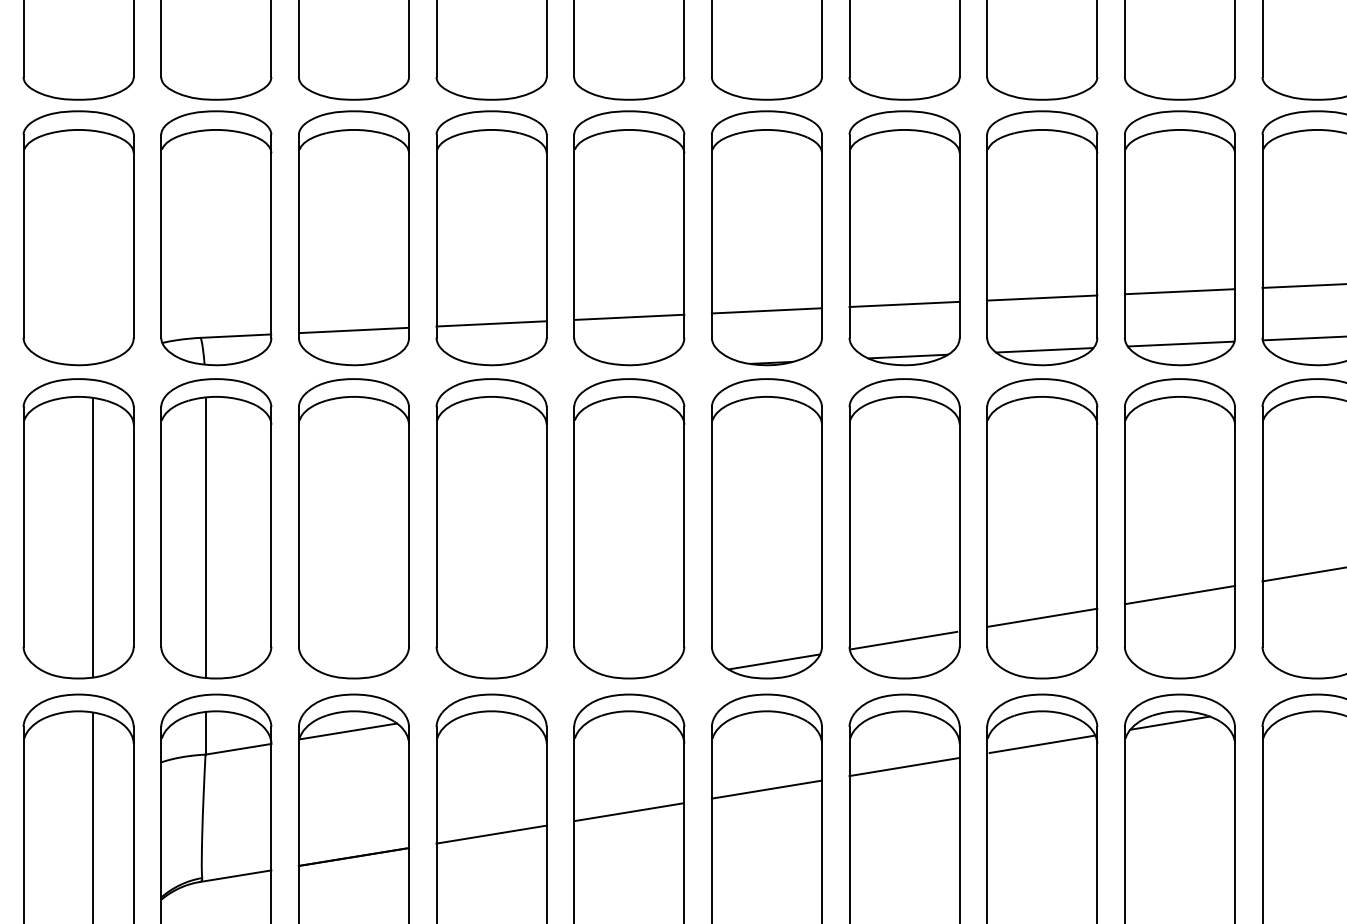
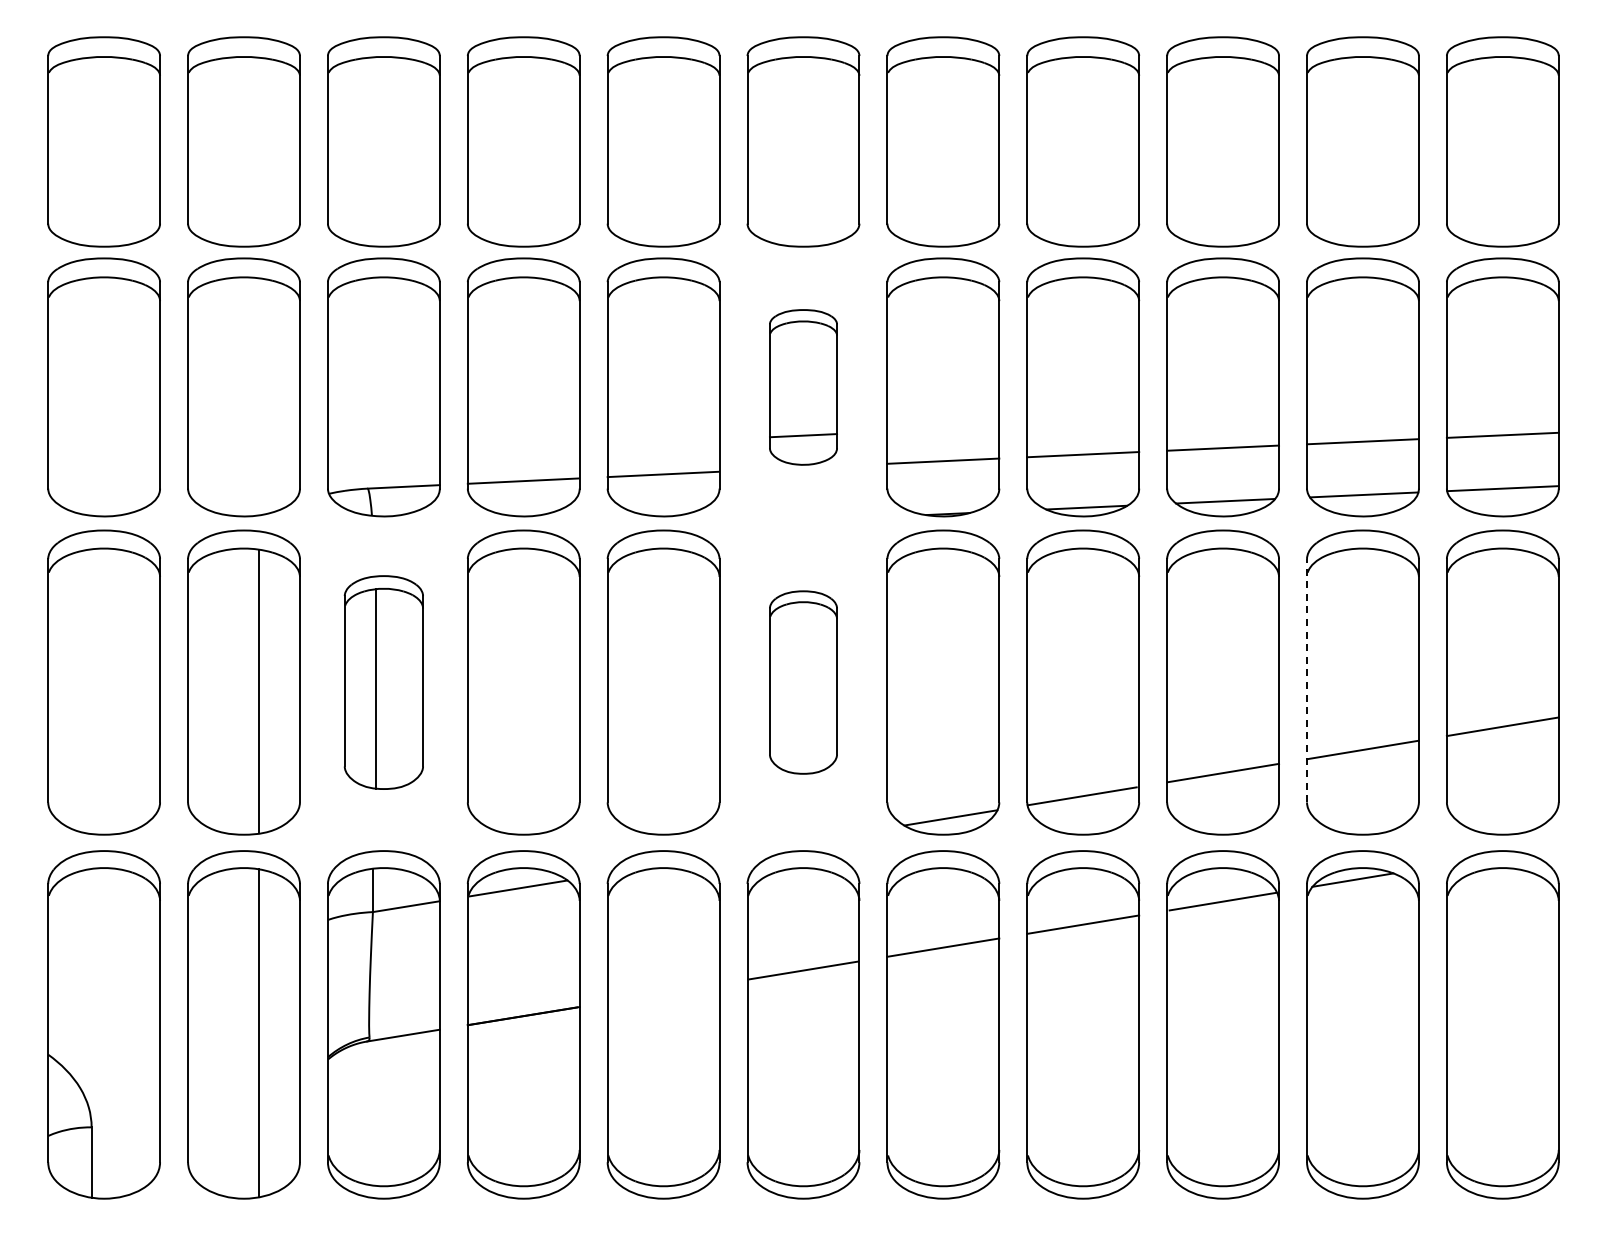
part: (629, 238) -> (803, 387), size x0.6
line: (1125, 526) -> (1307, 680), solid -> dashed
part: (215, 528) -> (383, 682), size x0.7
part: (629, 528) -> (803, 682), size x0.6
line: (491, 834) -> (663, 993), removed

